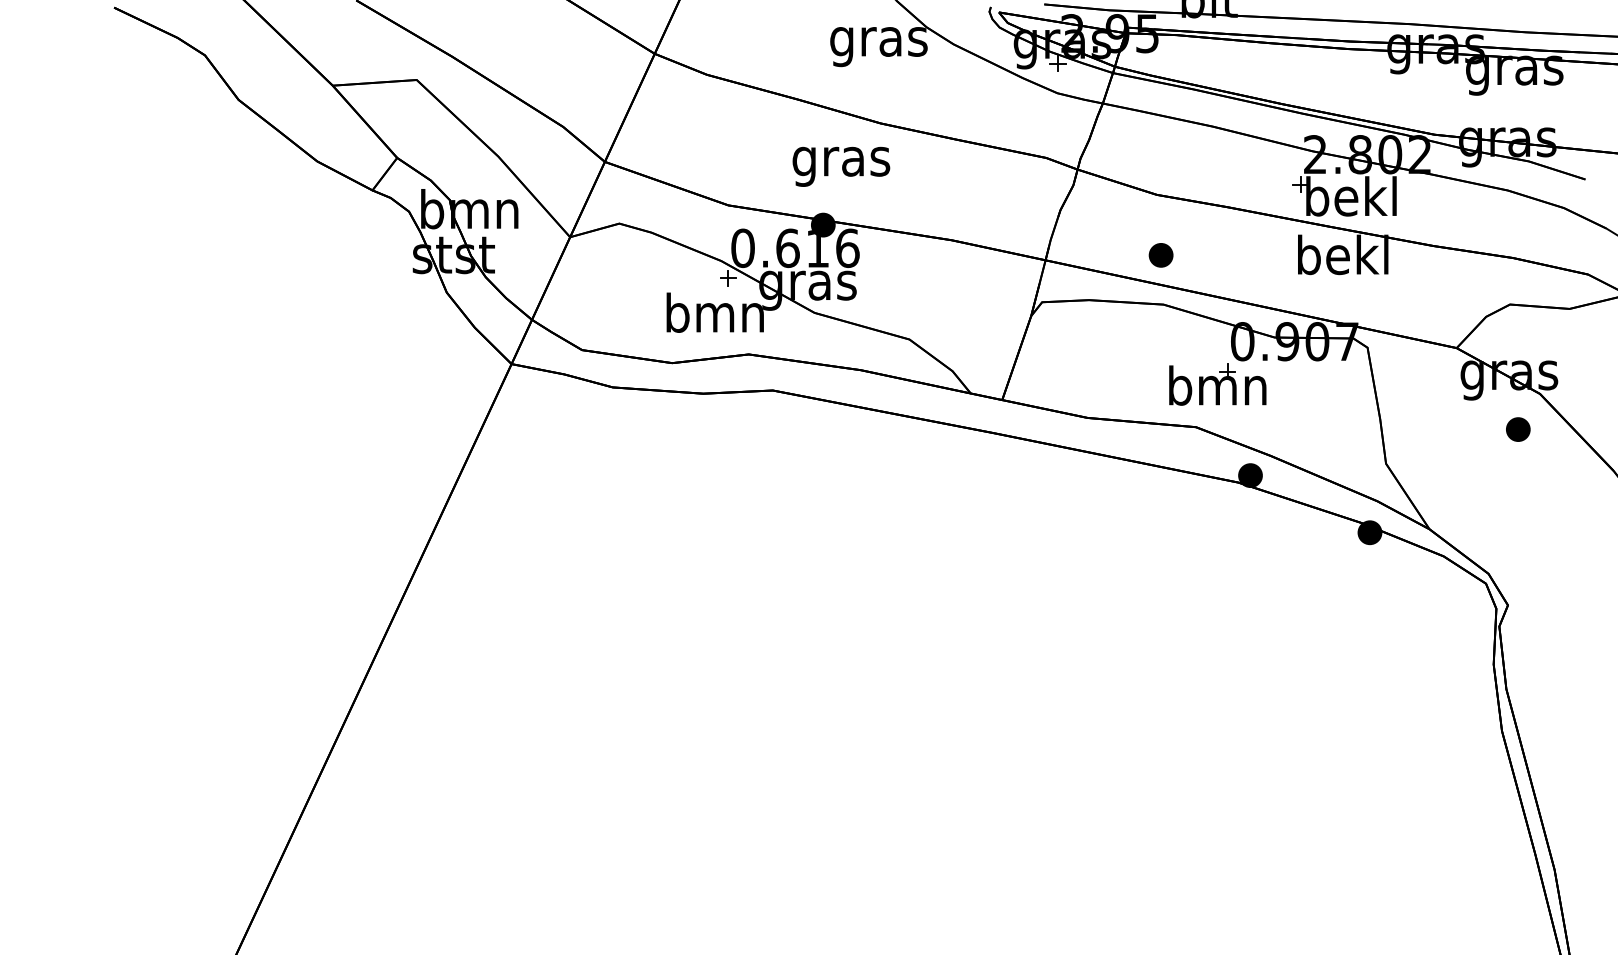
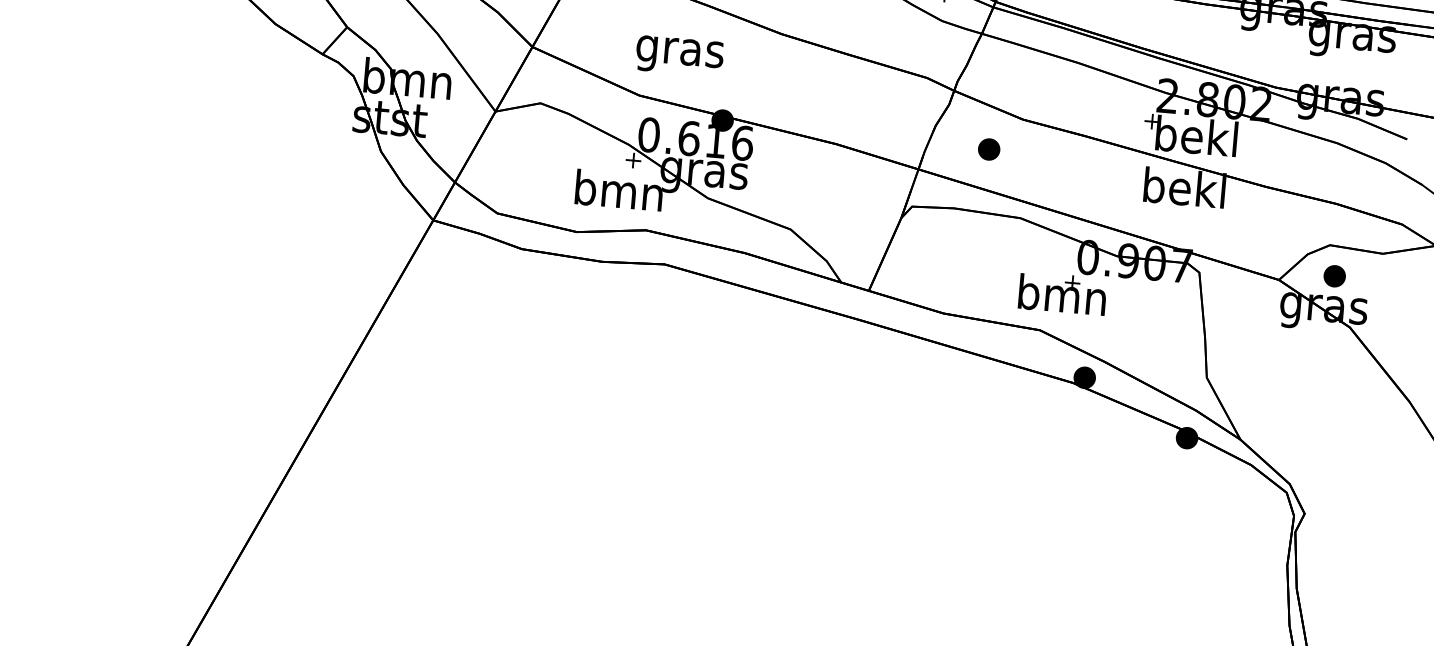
text: (841, 166) -> (679, 55), moved
part: (1160, 255) -> (988, 149), moved
part: (1518, 429) -> (1334, 276), moved

